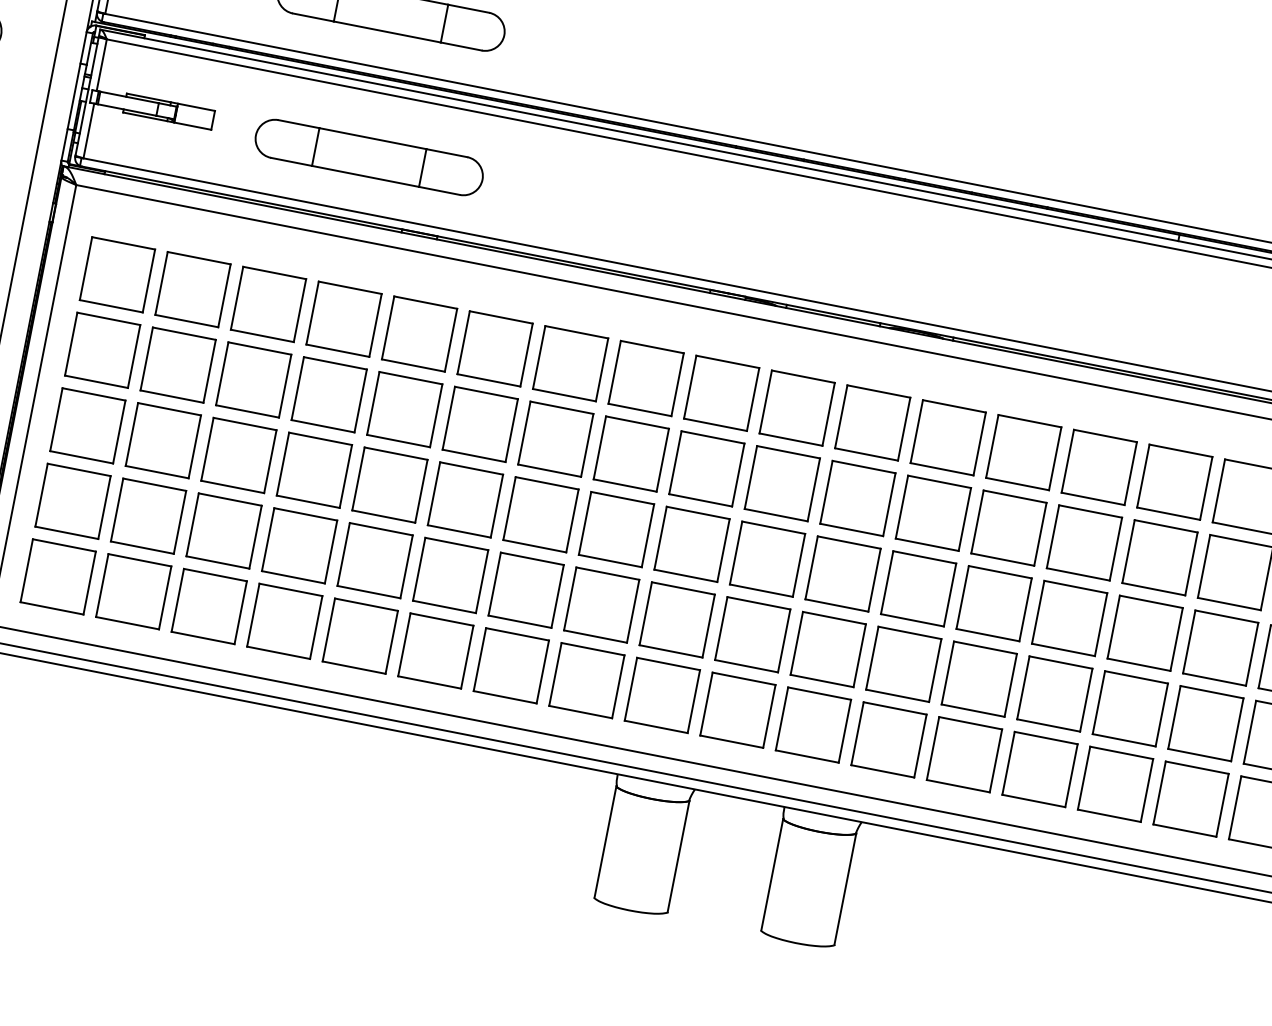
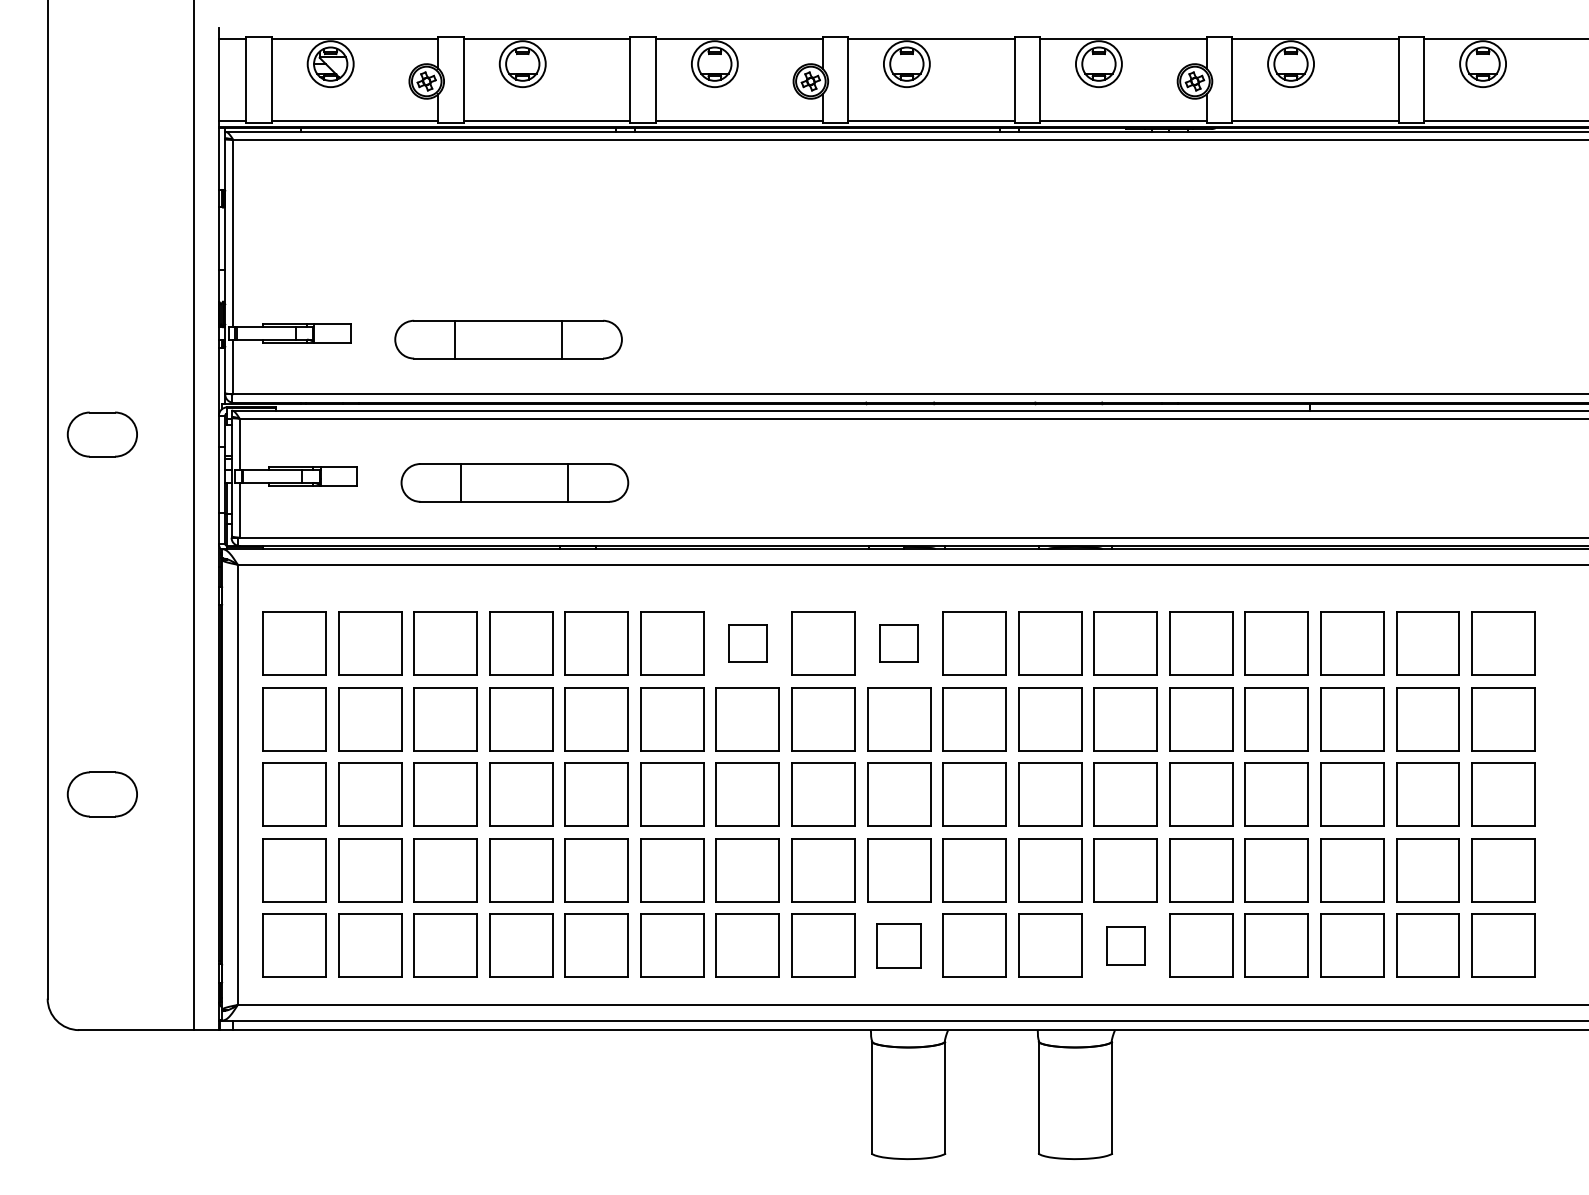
part: (570, 363) -> (747, 643), size x0.6
part: (722, 393) -> (899, 643), size x0.6
part: (662, 695) -> (899, 945), size x0.7
part: (888, 739) -> (1125, 945), size x0.6

